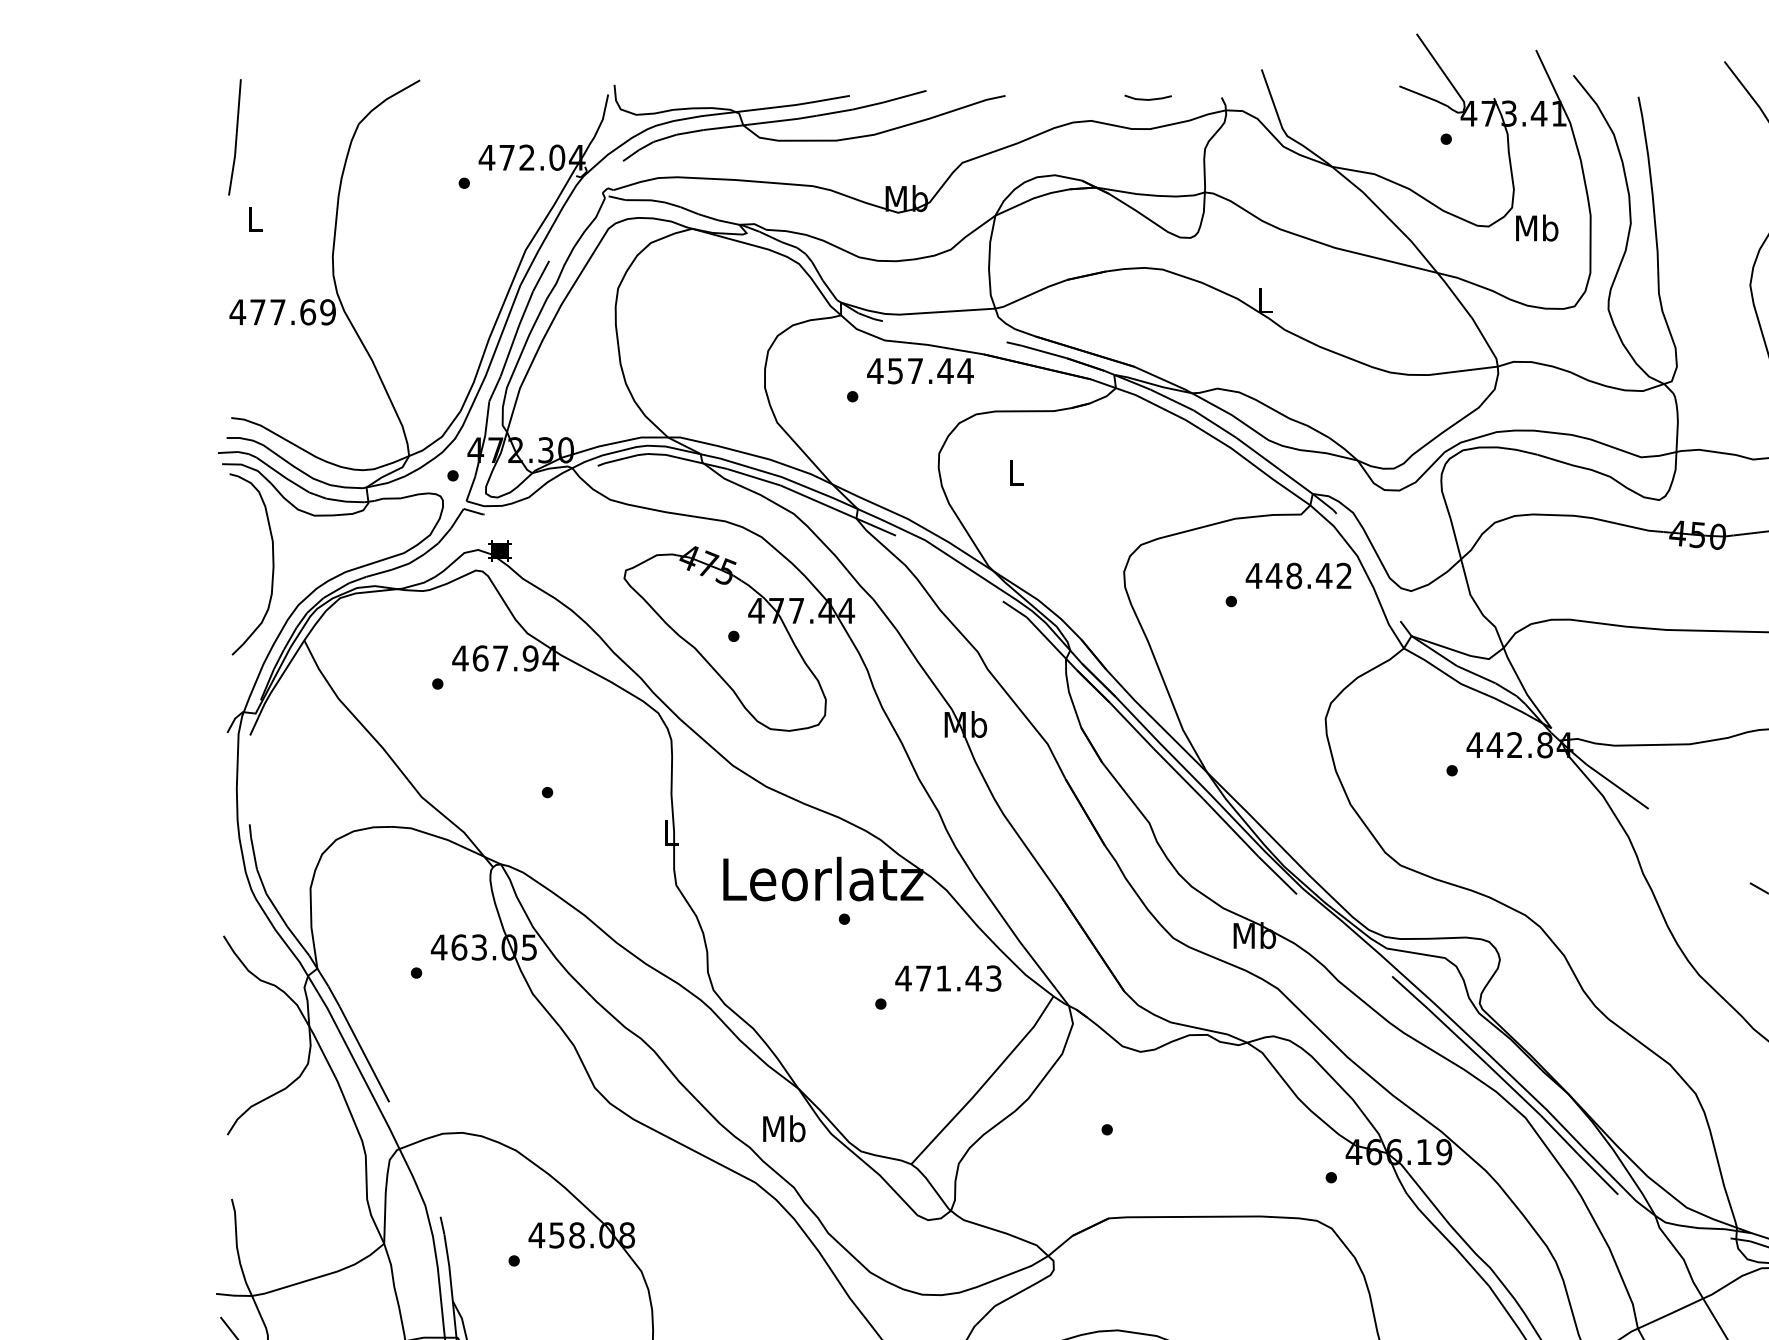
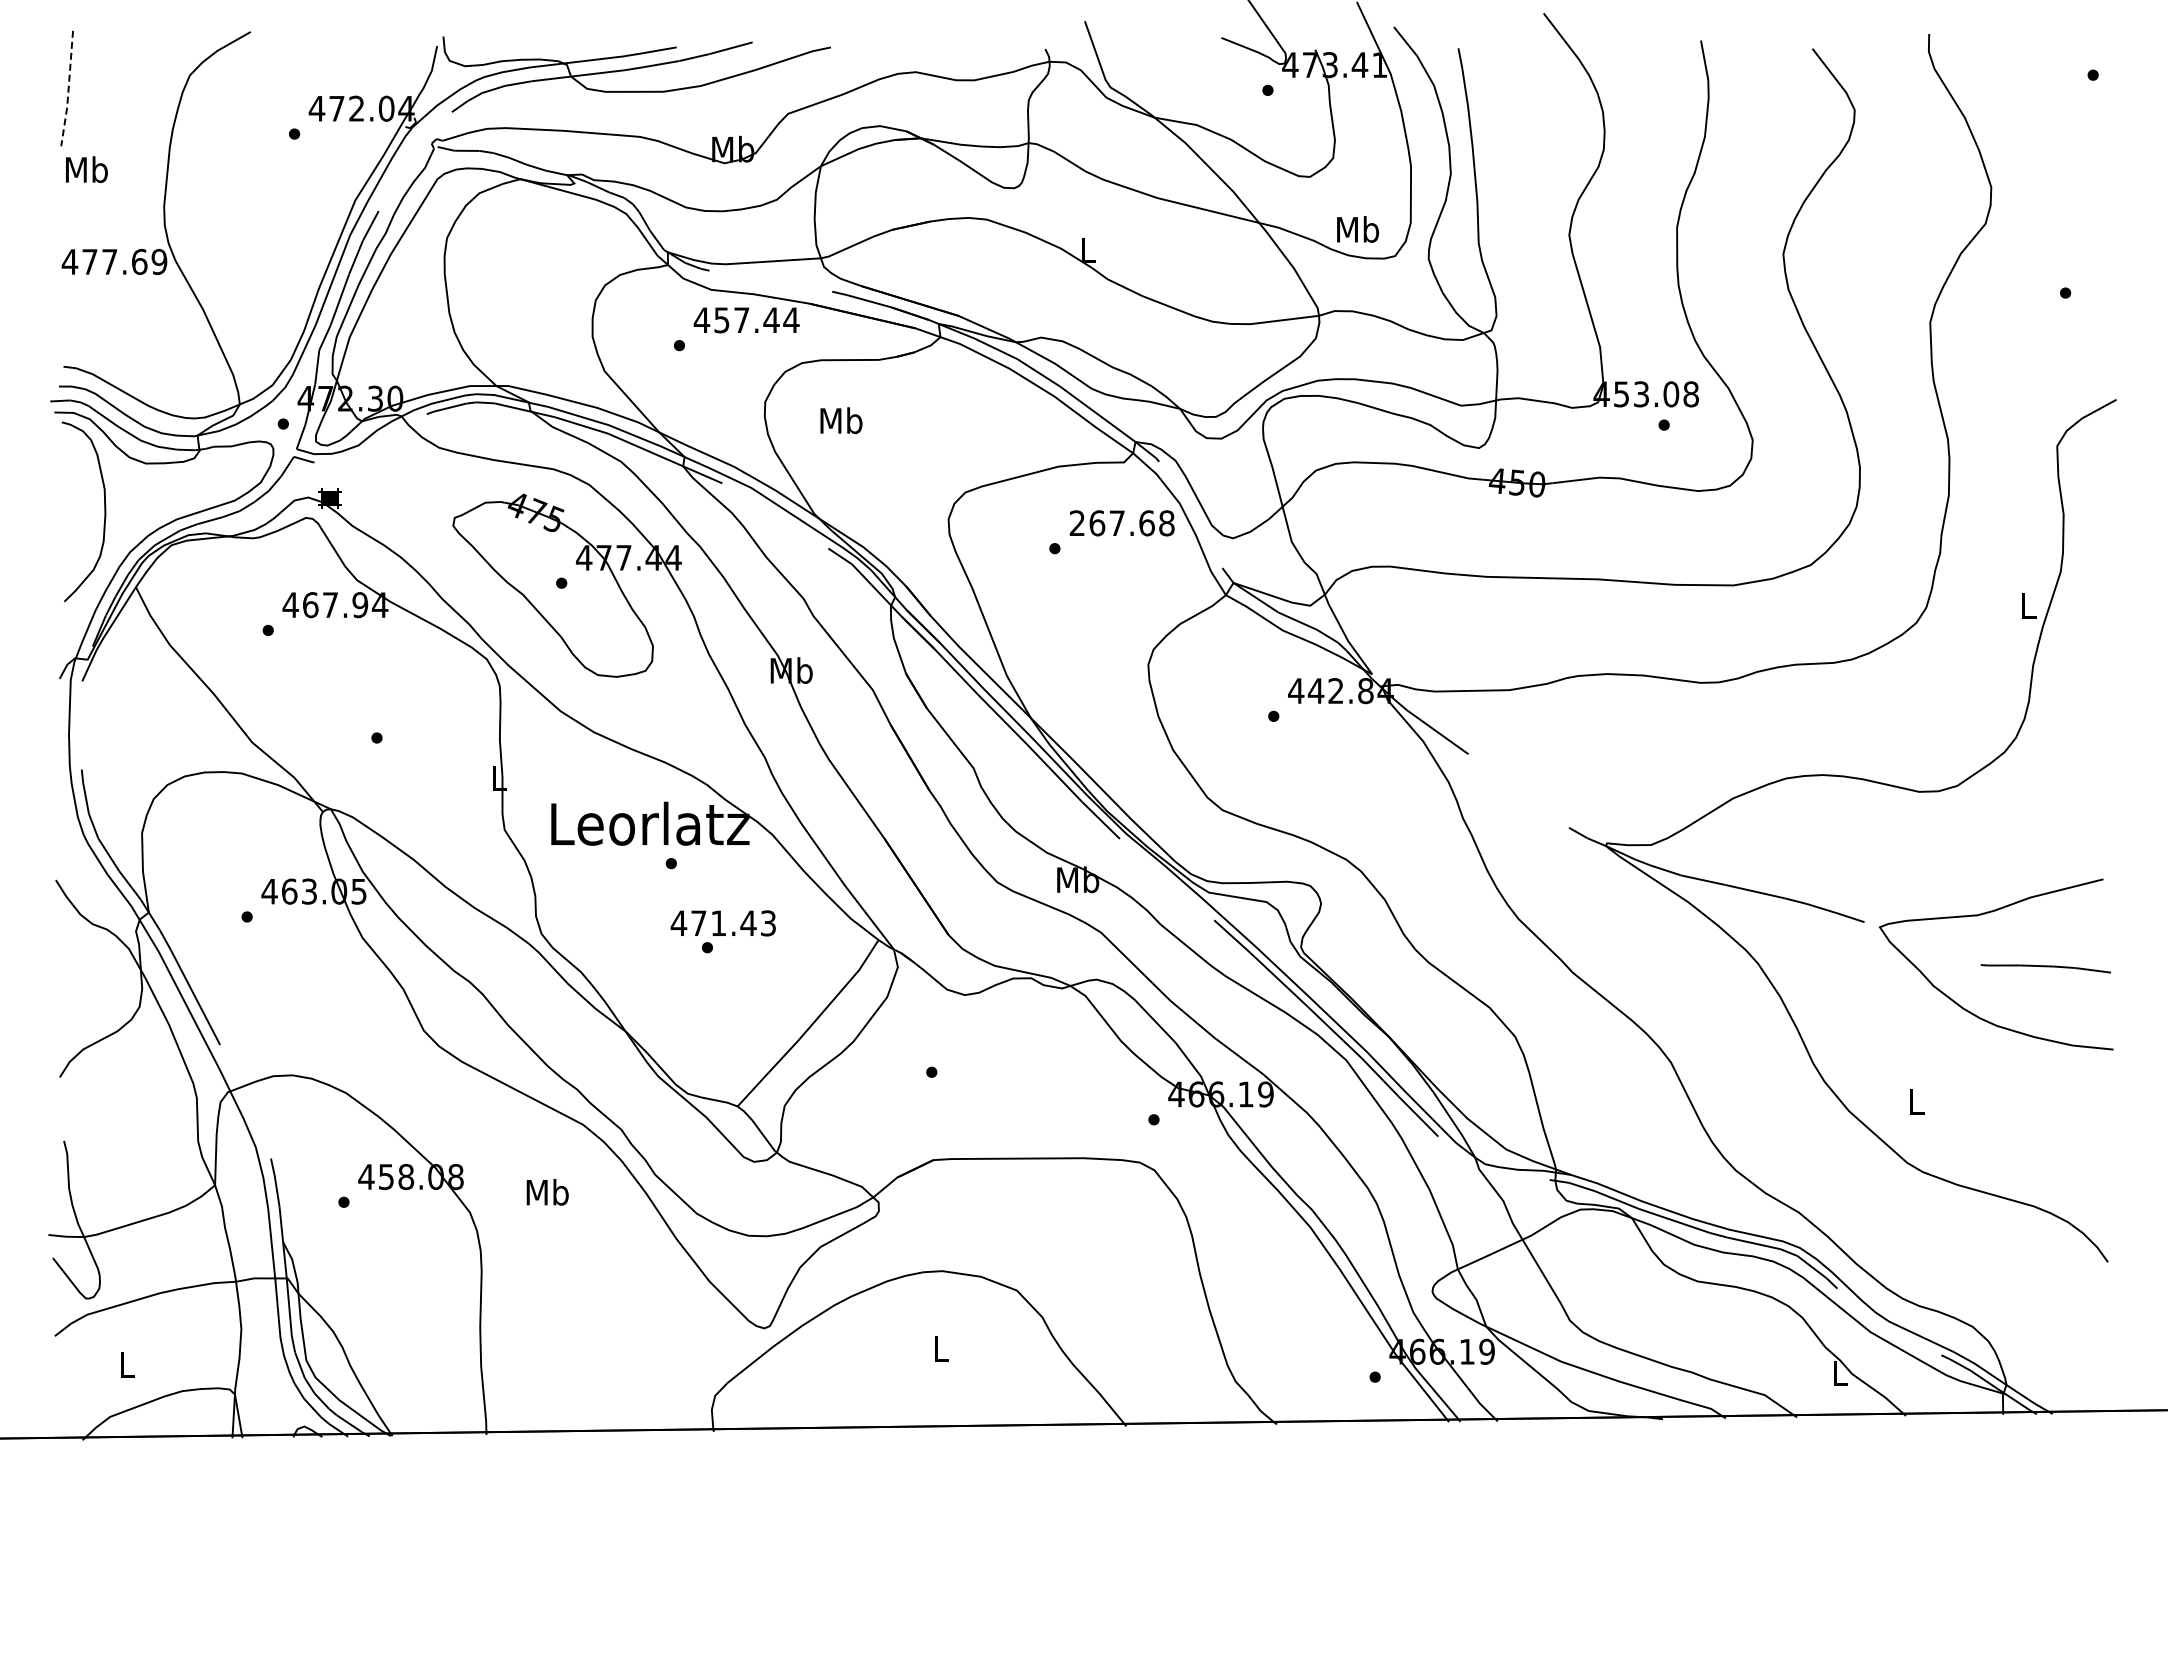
line: (1147, 98) -> (971, 50), removed
line: (236, 138) -> (68, 89), solid -> dashed
text: (254, 219) -> (86, 169), L -> Mb
text: (1536, 228) -> (1357, 229), moved
text: (1016, 472) -> (841, 420), L -> Mb
text: (1298, 576) -> (1121, 523), 448.42 -> 267.68
text: (947, 978) -> (722, 923), moved
text: (784, 1128) -> (547, 1192), moved

